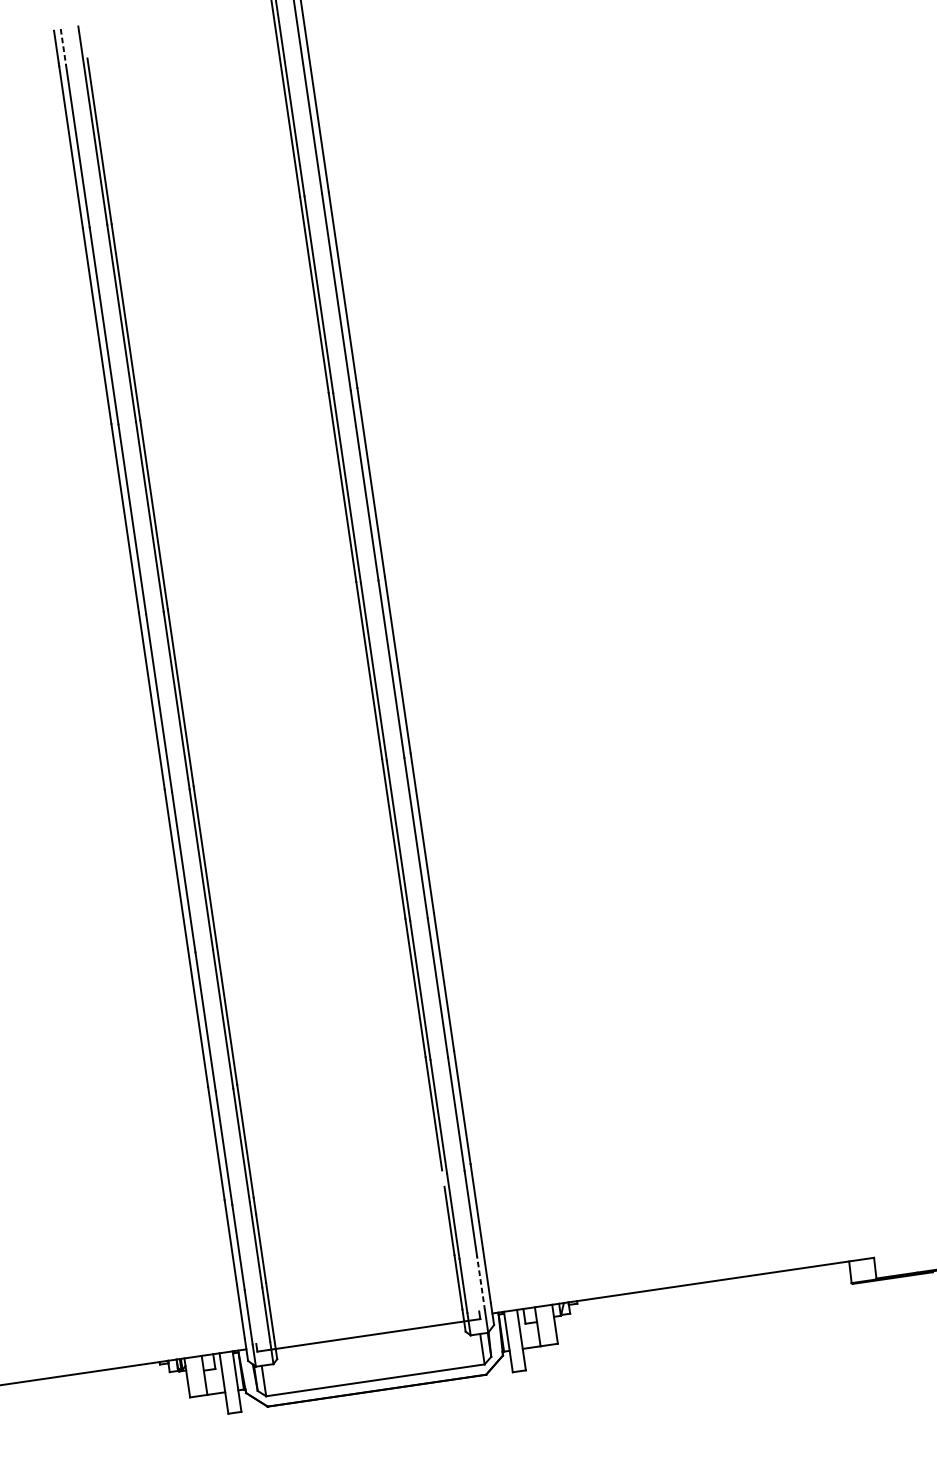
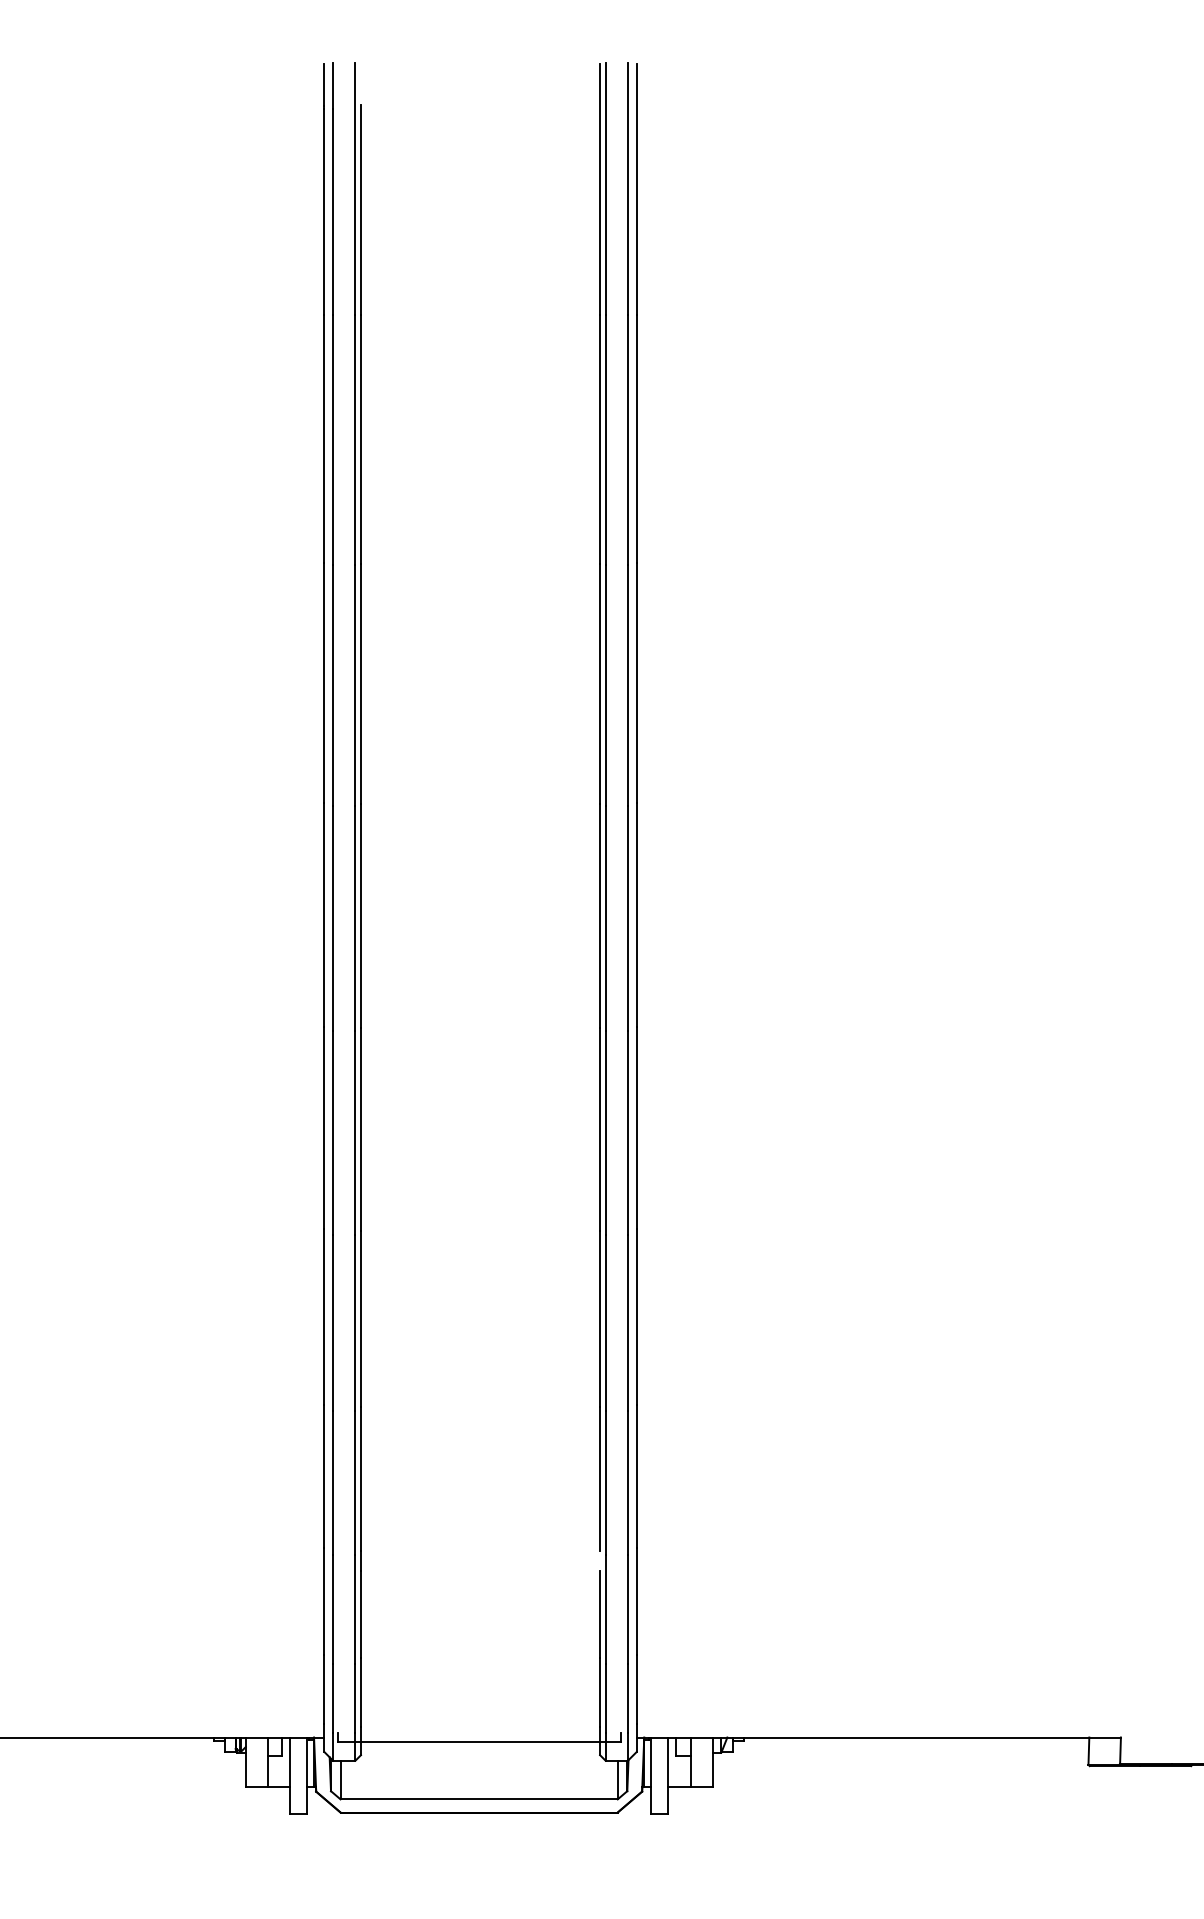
line: (63, 47) -> (333, 86), dashed -> solid
line: (480, 1283) -> (627, 1698), dashed -> solid

